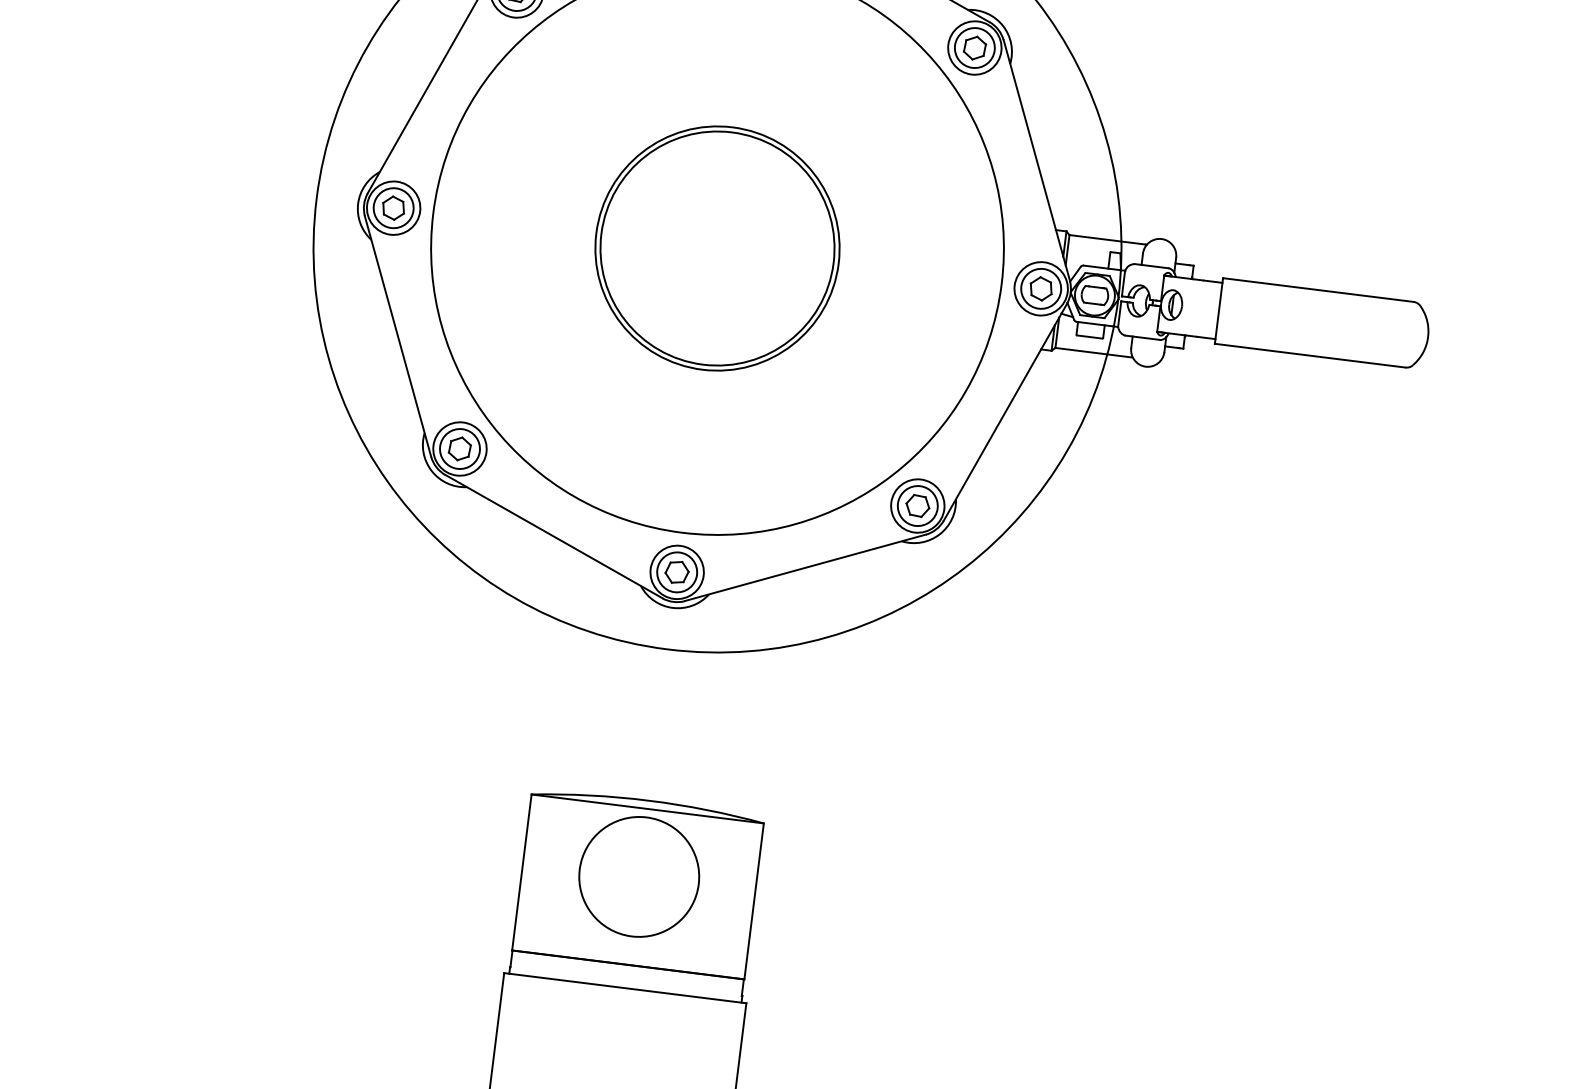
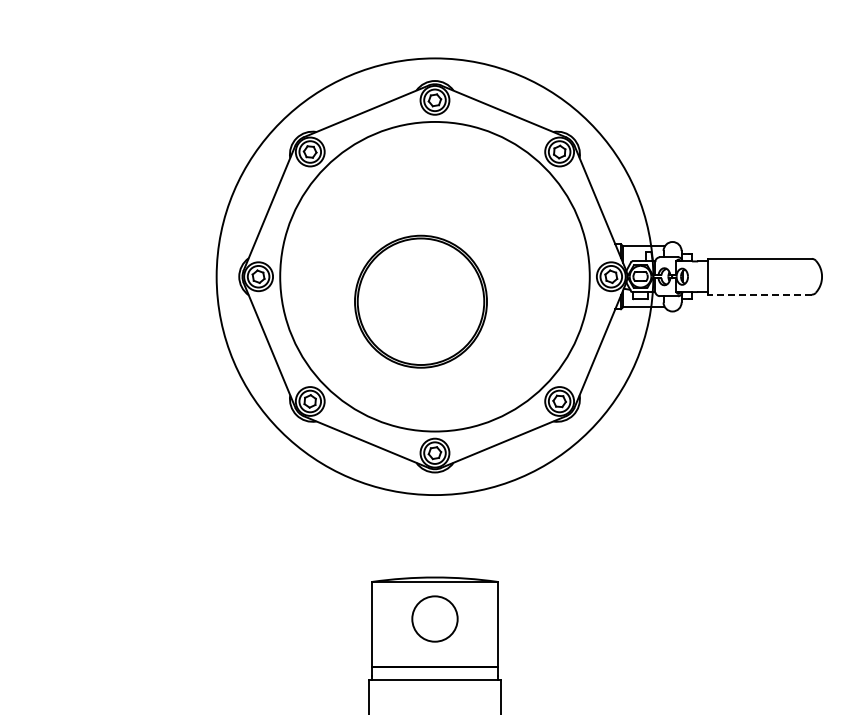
part: (716, 247) -> (420, 301), moved
line: (1309, 355) -> (759, 294), solid -> dashed
circle: (638, 875) -> (434, 618), size x0.7

